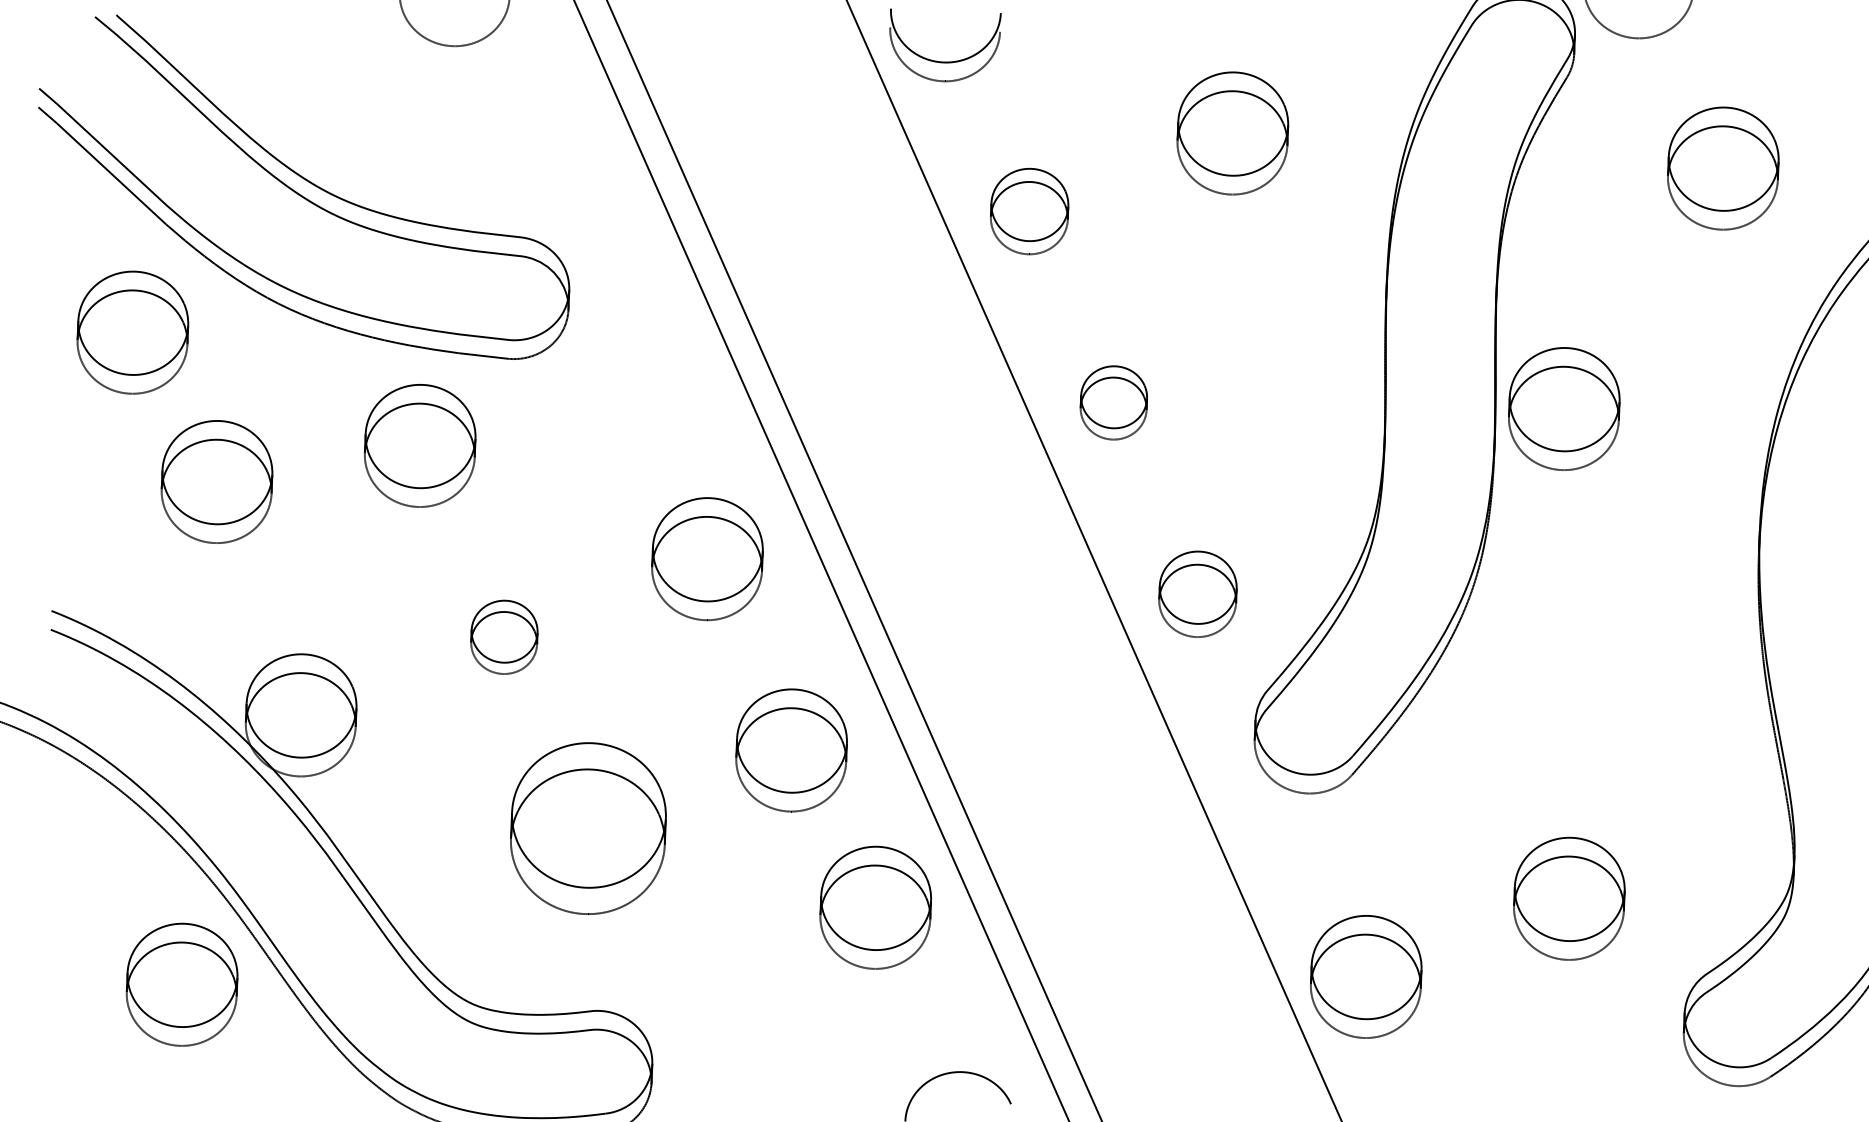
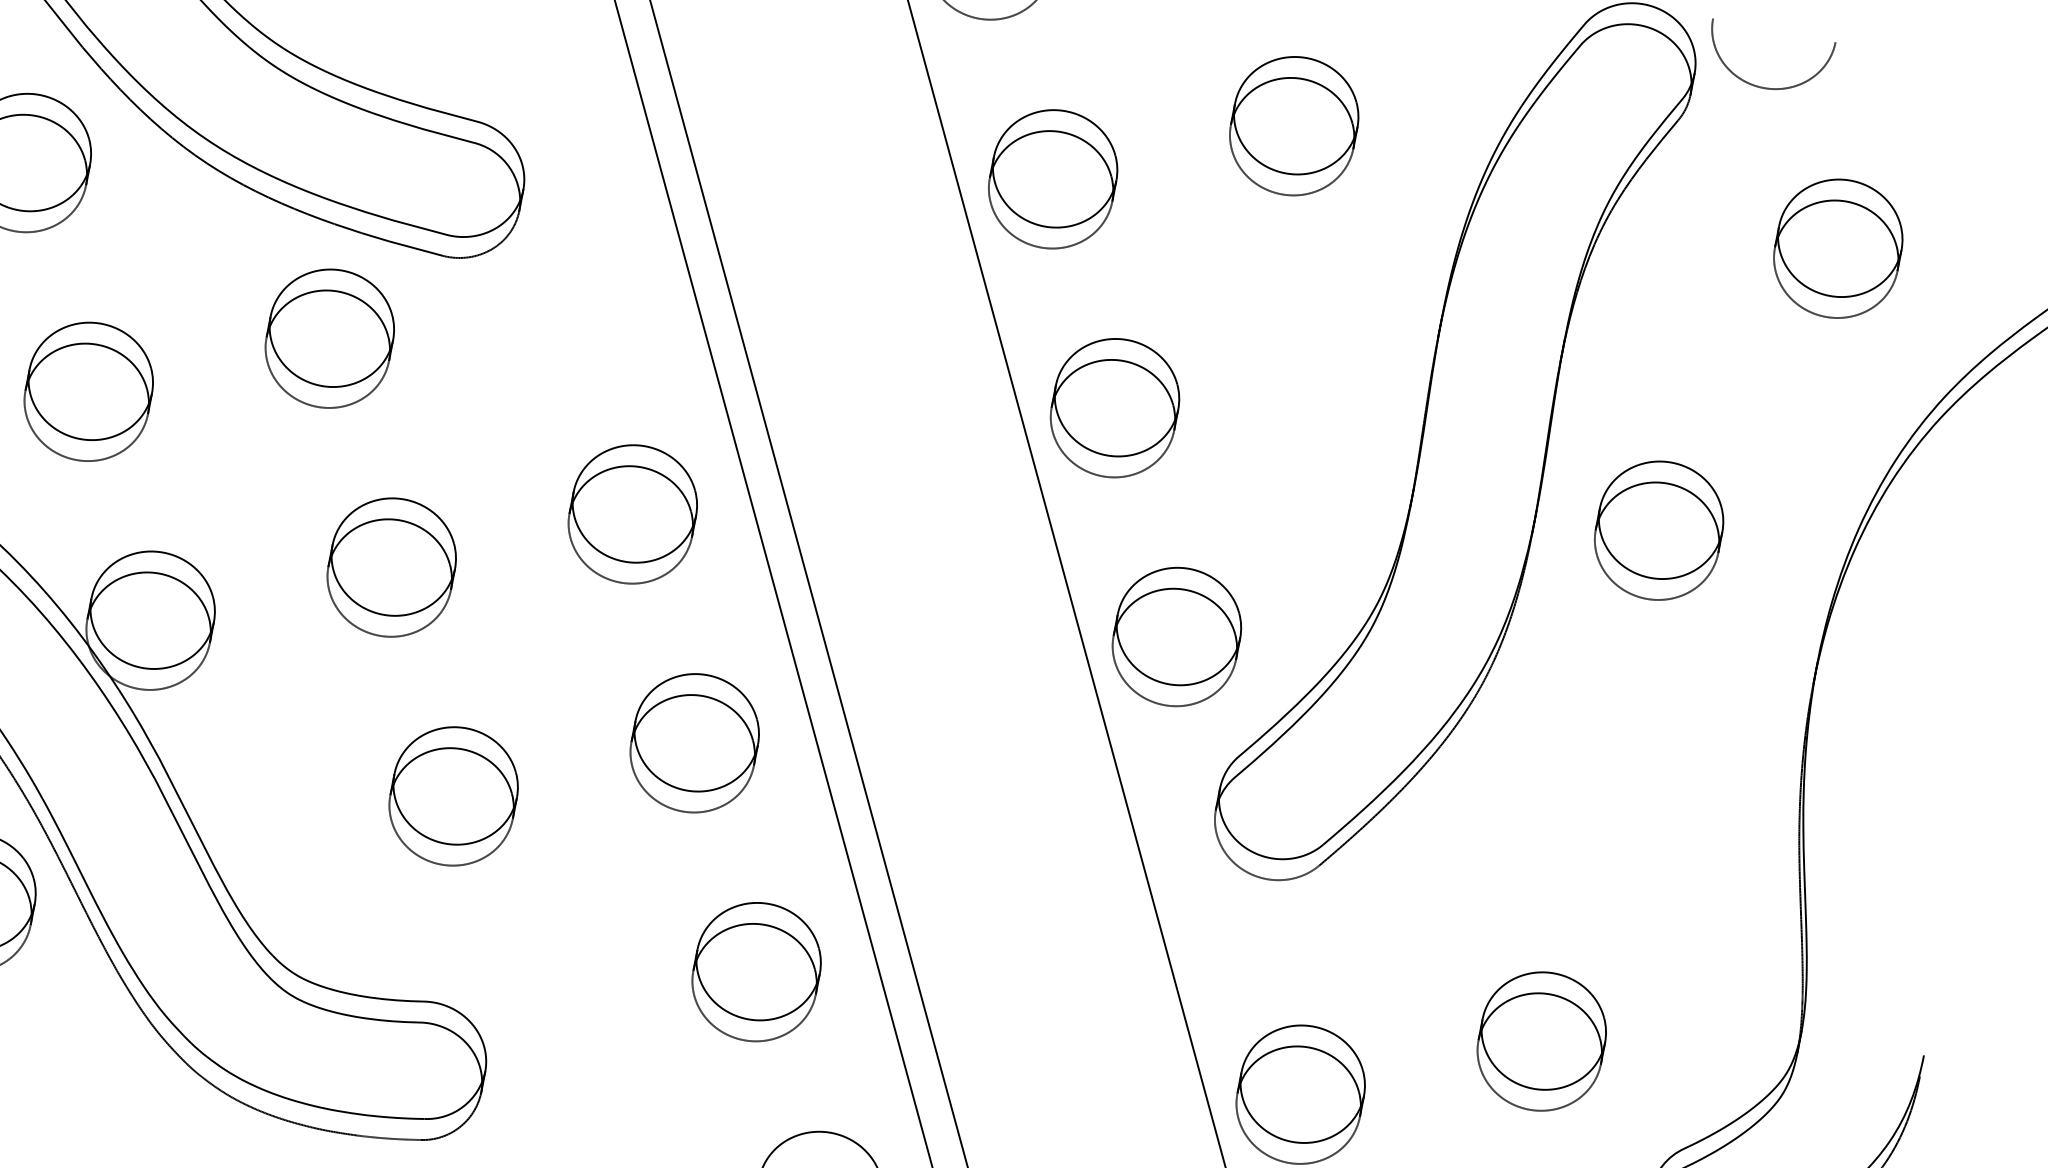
part: (1029, 211) -> (1052, 179), size x1.43
part: (1113, 402) -> (1114, 407), size x1.67
part: (1564, 408) -> (1659, 530), moved
part: (216, 481) -> (88, 391), moved
part: (1197, 594) -> (1176, 637), size x1.43
part: (504, 637) -> (391, 567), size x1.67
part: (588, 828) -> (453, 796), size x0.71
part: (875, 907) -> (756, 971), moved

